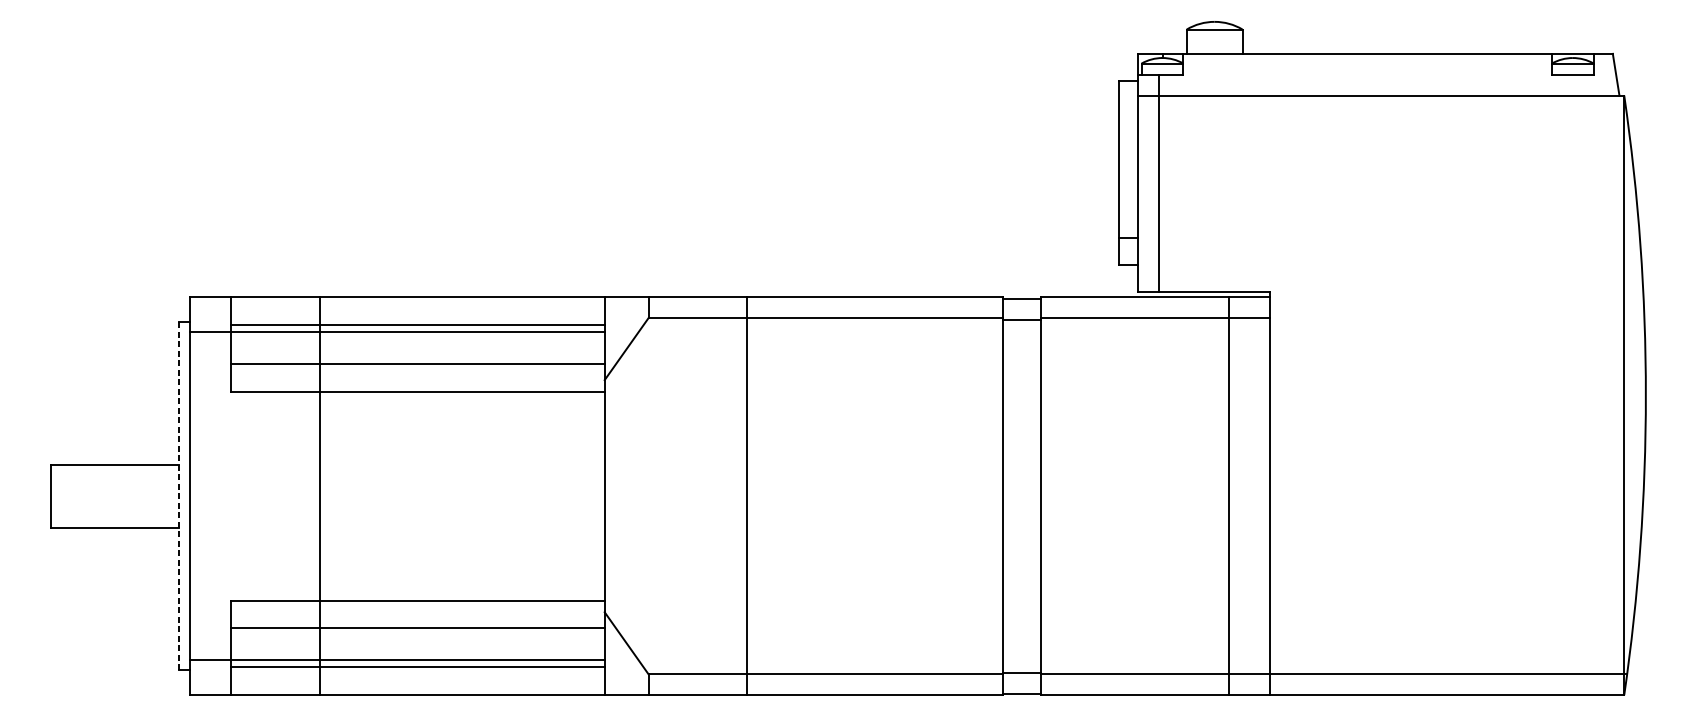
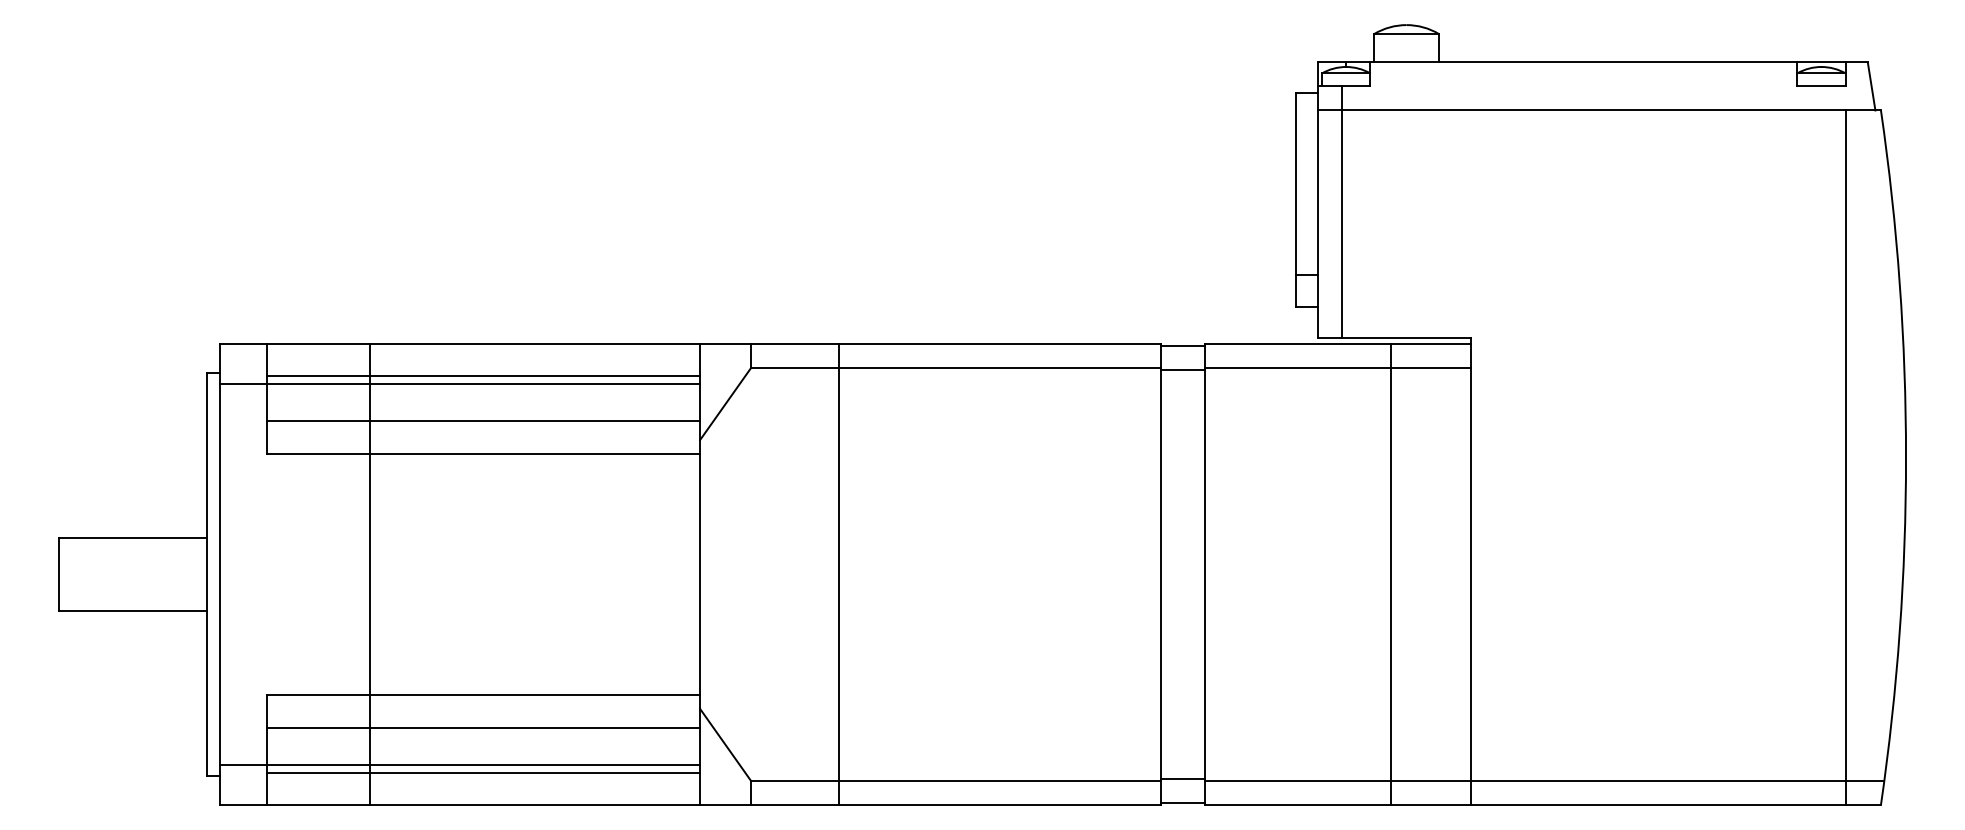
line: (1623, 395) -> (1845, 457), moved
line: (179, 495) -> (207, 573), dashed -> solid
line: (746, 496) -> (838, 574), moved
line: (1229, 496) -> (1390, 574), moved

